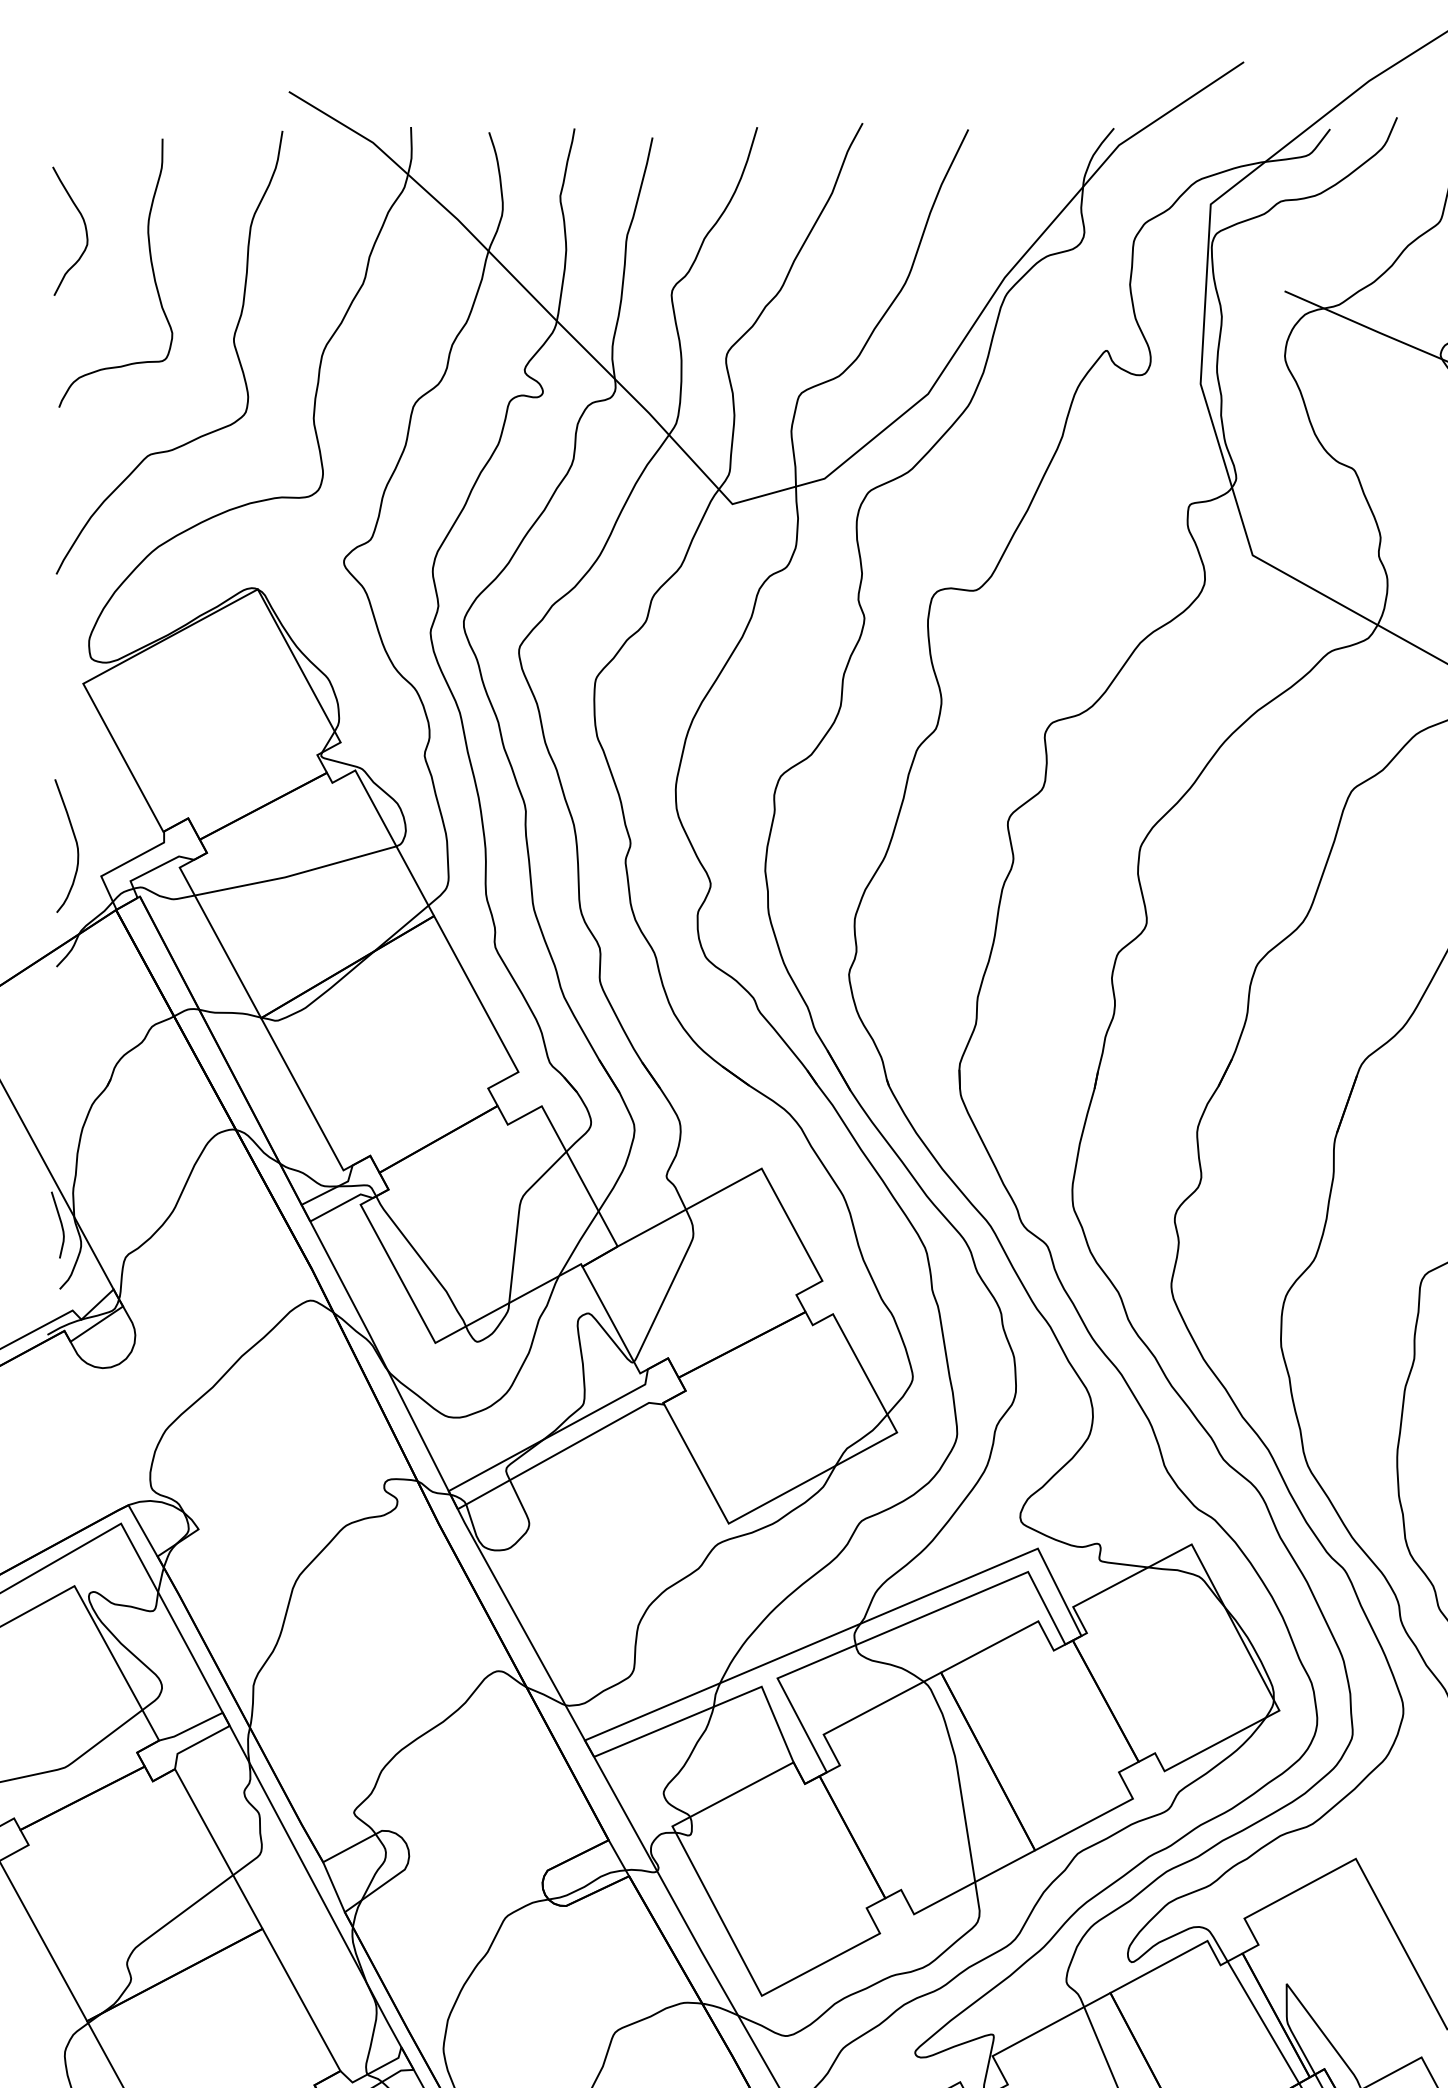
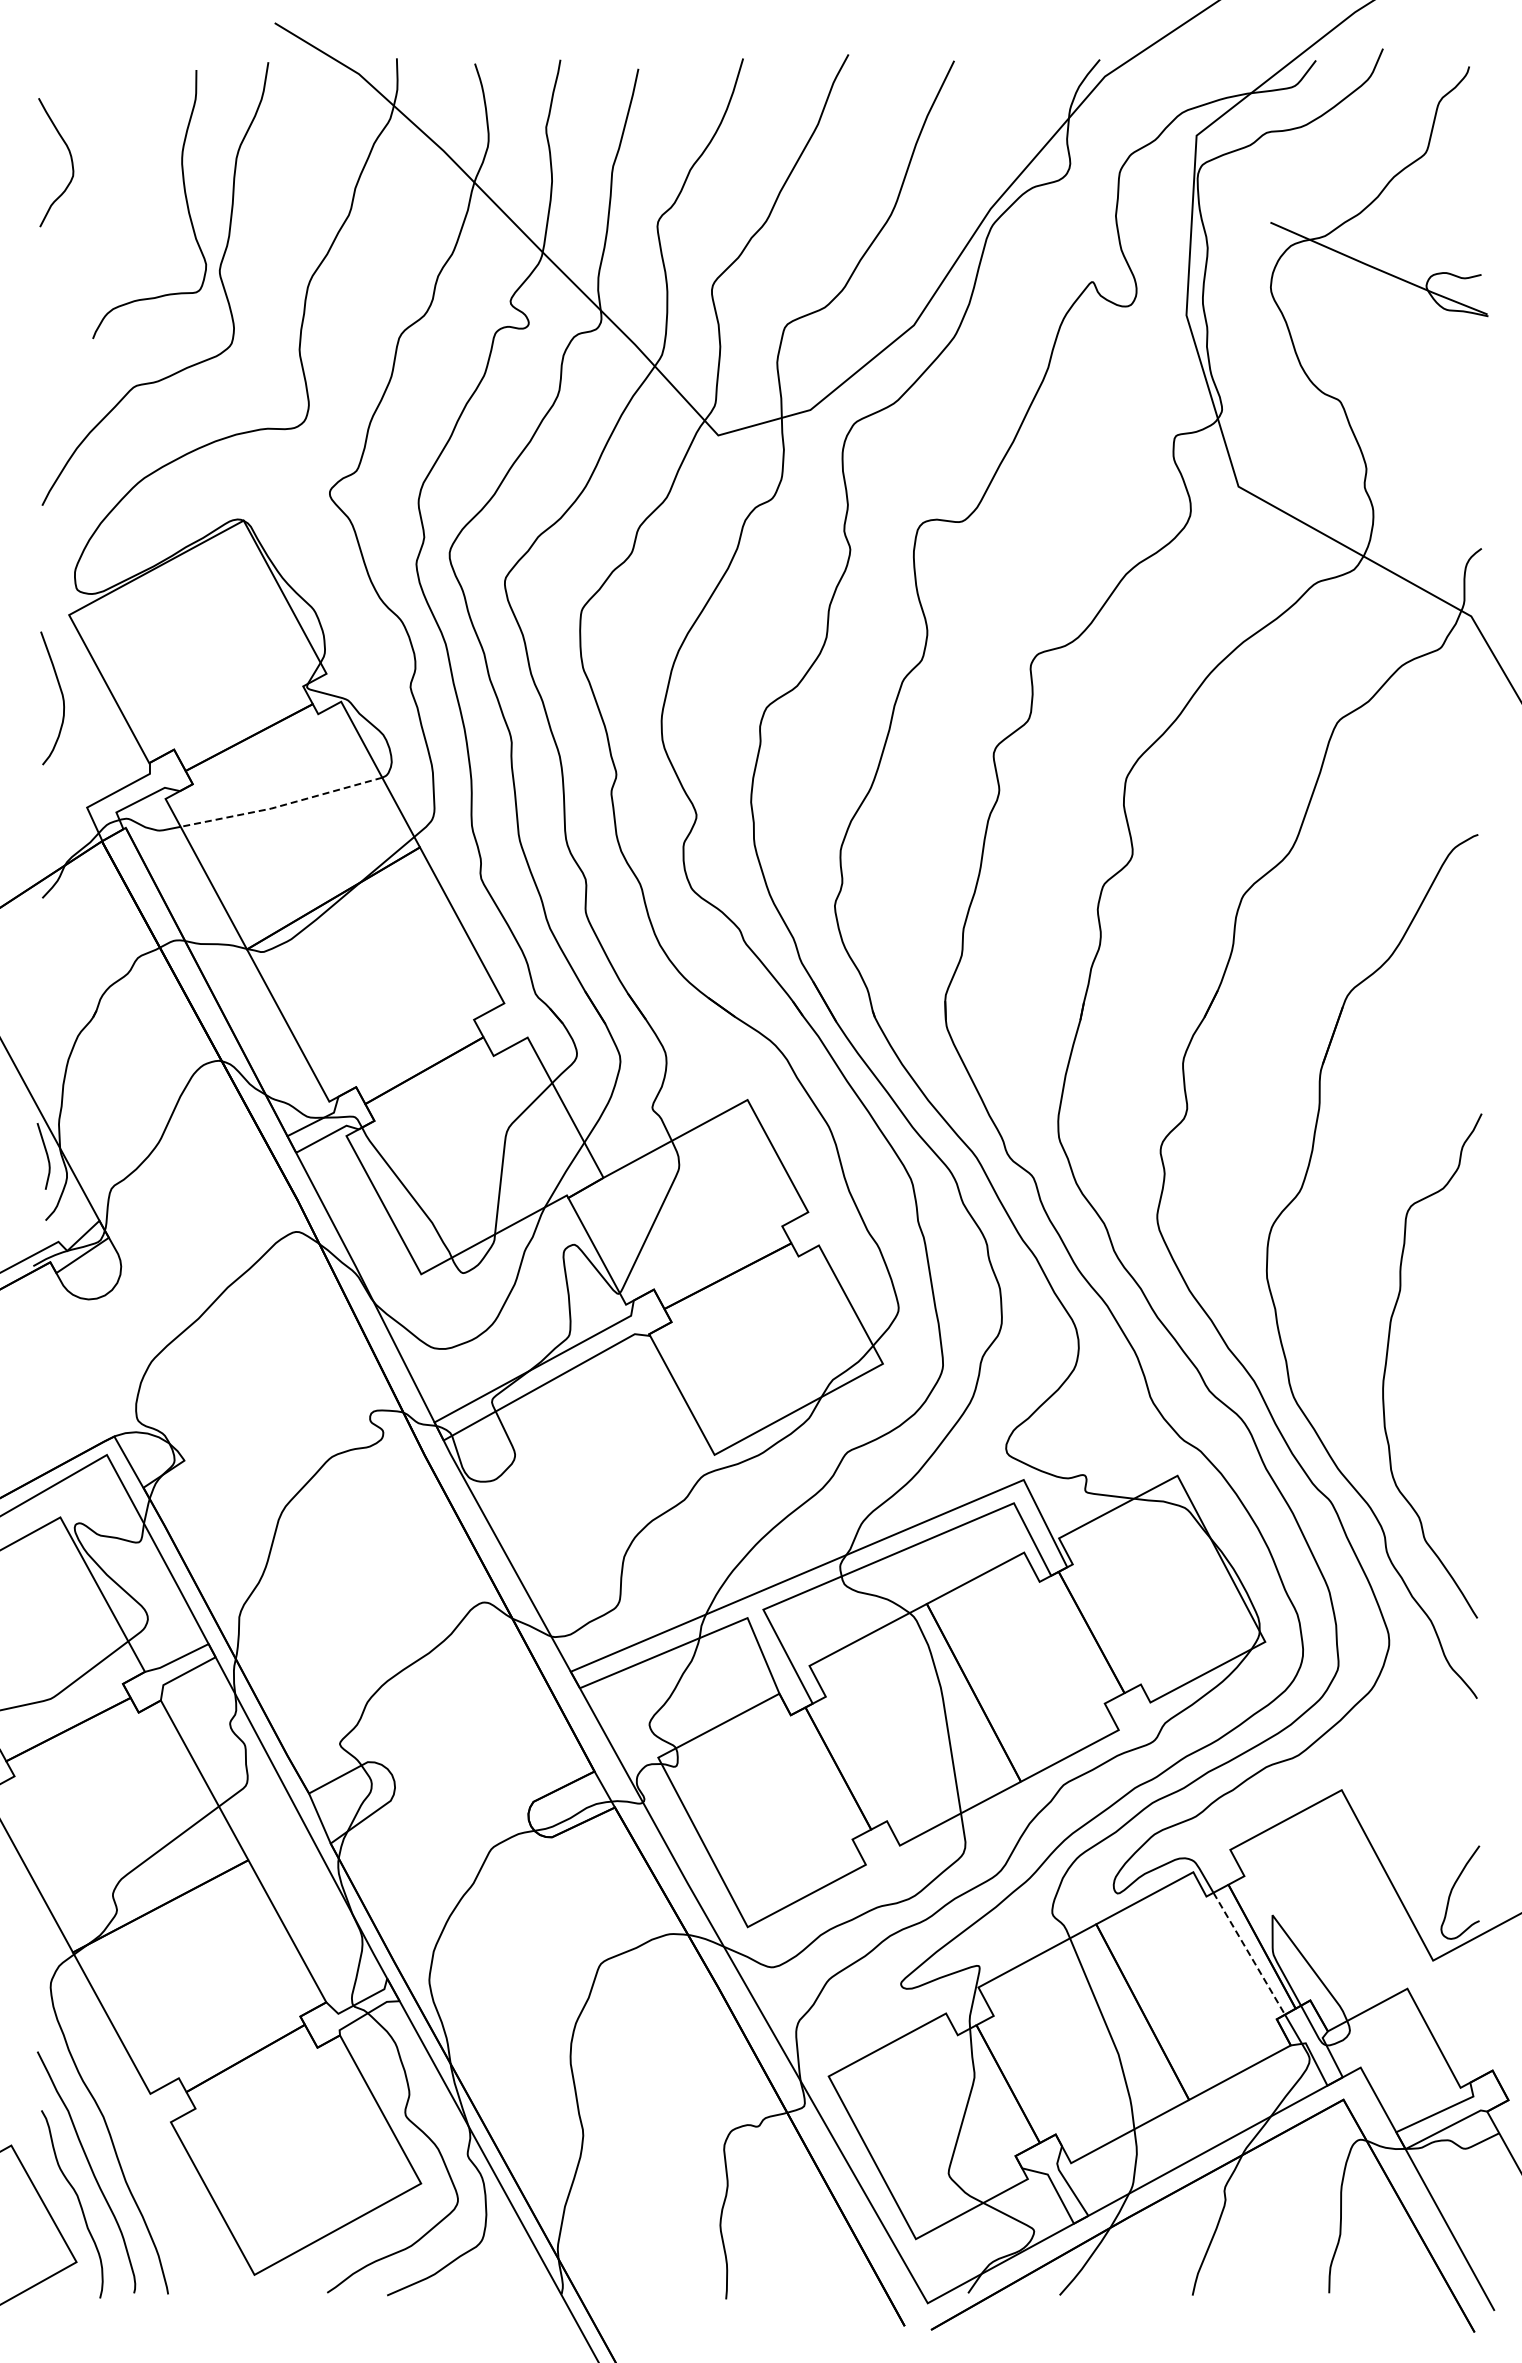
curve: (150, 264) -> (184, 195), moved
curve: (75, 843) -> (61, 695), moved
line: (295, 874) -> (281, 805), solid -> dashed
line: (1263, 2022) -> (1249, 1953), solid -> dashed

